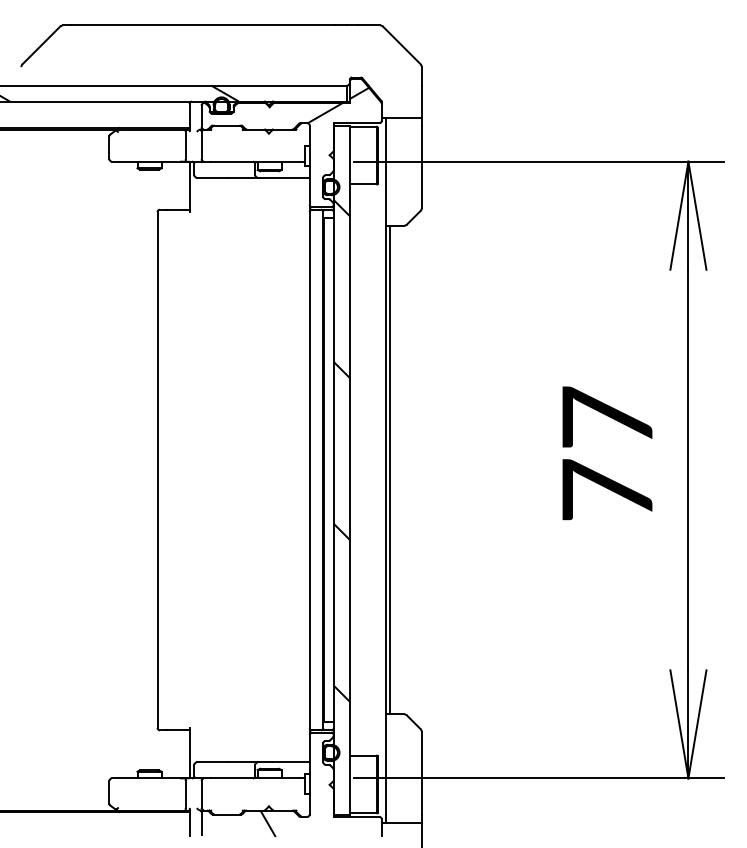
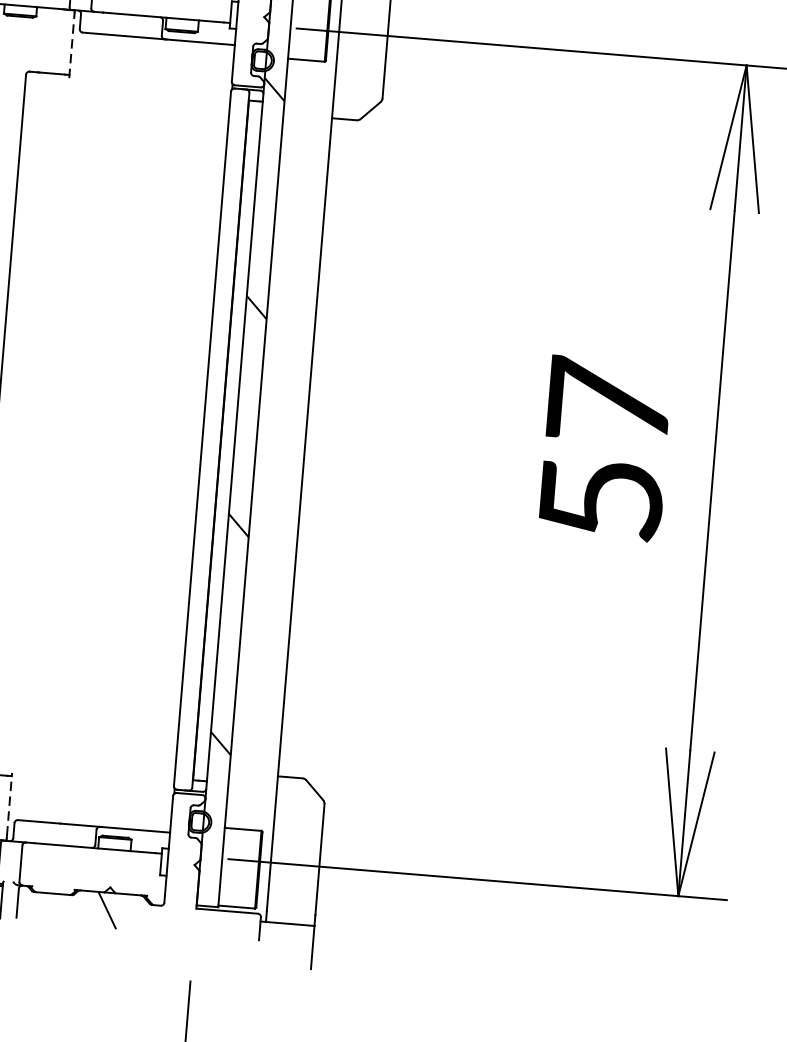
line: (189, 188) -> (71, 46), solid -> dashed
line: (389, 469) -> (309, 446), removed
text: (607, 489) -> (601, 498), 77 -> 57
line: (189, 750) -> (9, 803), solid -> dashed

